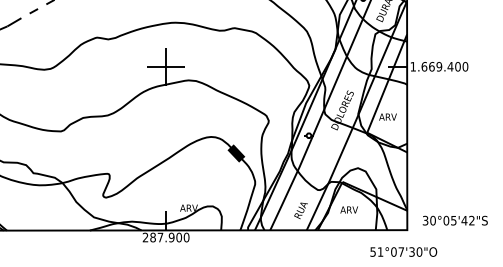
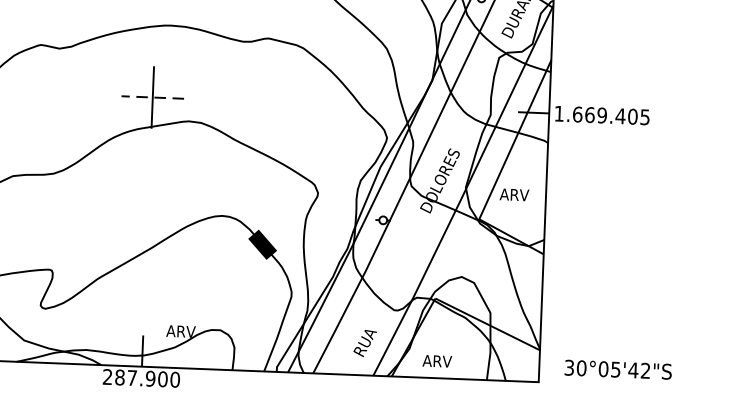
line: (165, 66) -> (151, 96), solid -> dashed
text: (465, 66) -> (645, 116), 1.669.400 -> 1.669.405
text: (348, 209) -> (436, 360), moved

